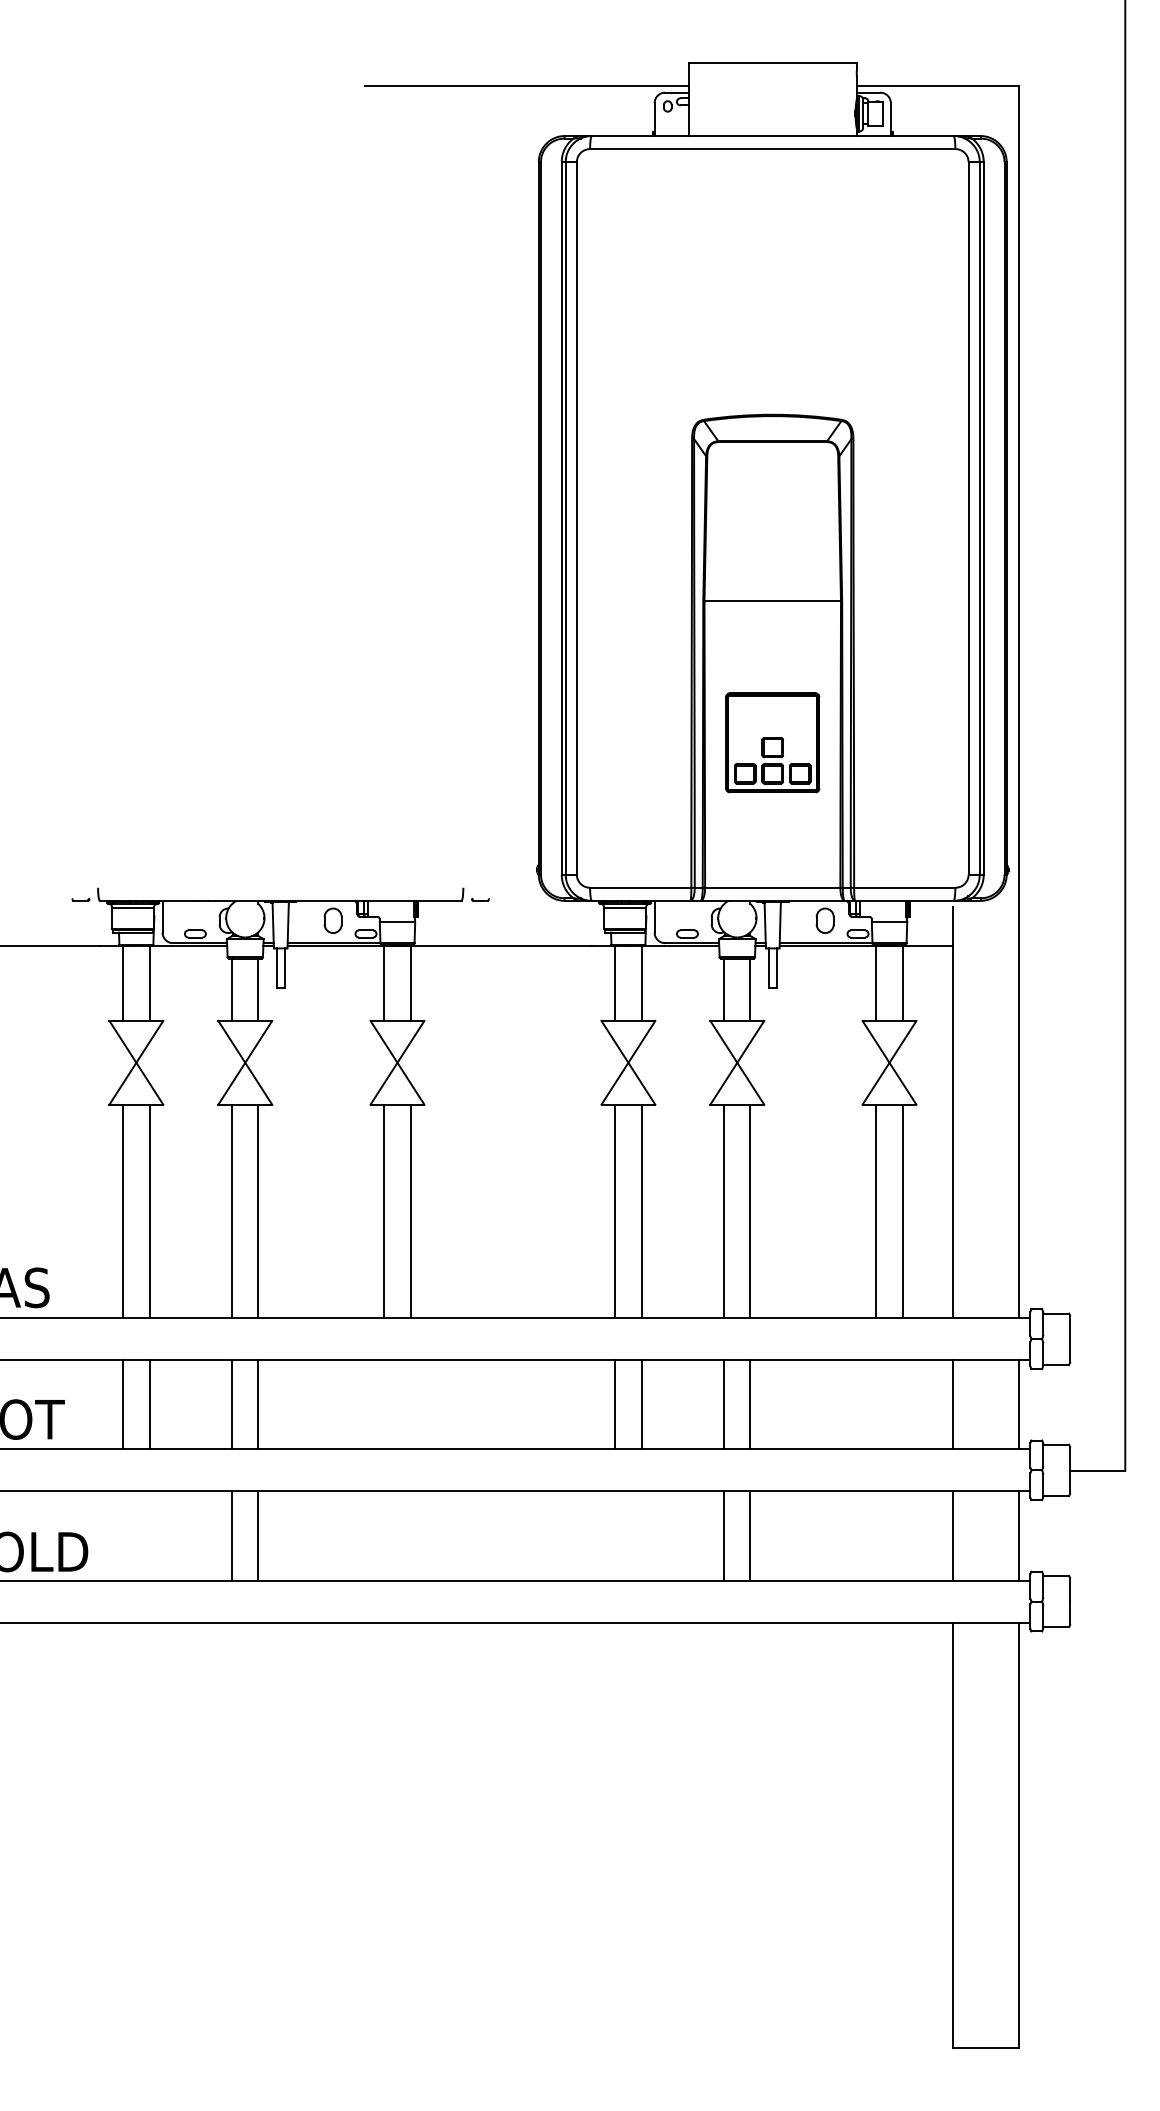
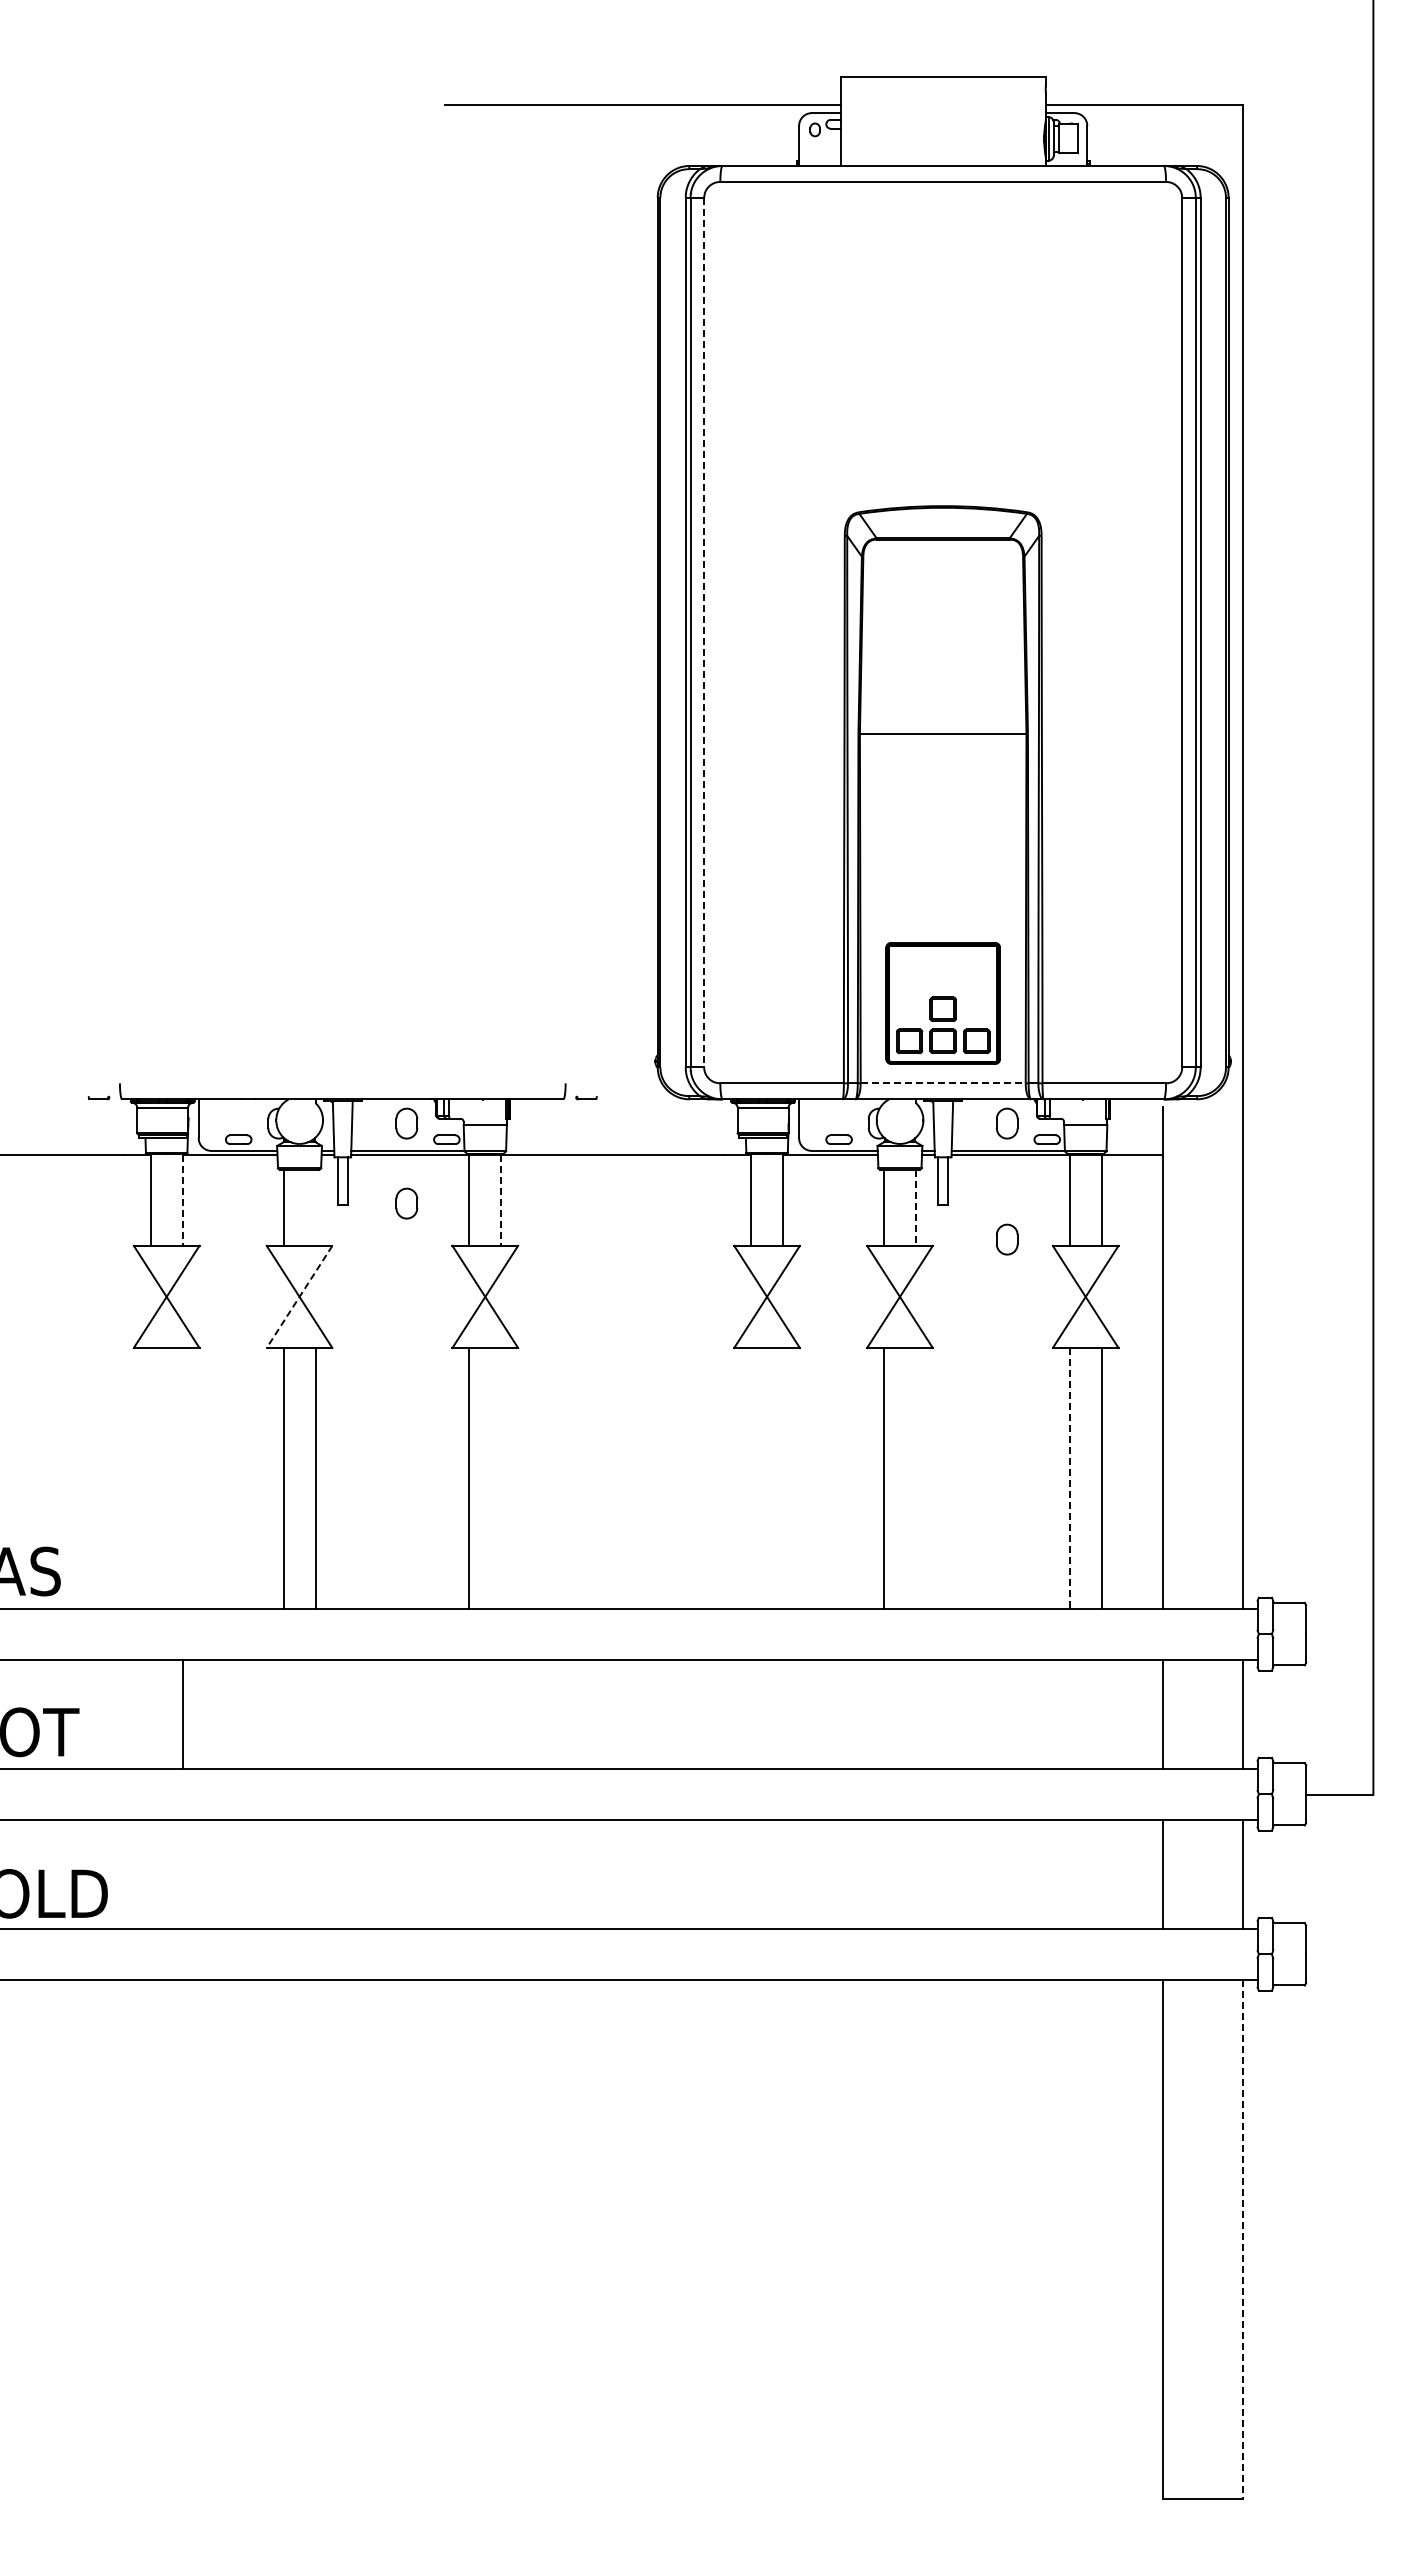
line: (577, 518) -> (704, 632), solid -> dashed
part: (772, 742) -> (942, 1003), moved
line: (772, 887) -> (943, 1083), solid -> dashed
line: (149, 983) -> (182, 1200), solid -> dashed
line: (410, 983) -> (501, 1200), solid -> dashed
part: (332, 986) -> (406, 1203), added
line: (258, 989) -> (315, 1207), removed
line: (750, 989) -> (915, 1207), solid -> dashed
part: (825, 1015) -> (1007, 1239), added
line: (245, 1062) -> (299, 1296), solid -> dashed
line: (123, 1210) -> (150, 1477), removed
line: (149, 1210) -> (182, 1477), removed
line: (410, 1210) -> (501, 1477), removed
line: (615, 1210) -> (751, 1477), removed
line: (641, 1210) -> (783, 1477), removed
line: (750, 1210) -> (915, 1477), removed
line: (876, 1211) -> (1069, 1478), solid -> dashed
line: (123, 1404) -> (150, 1713), removed
line: (232, 1404) -> (283, 1713), removed
line: (258, 1404) -> (315, 1713), removed
line: (615, 1404) -> (751, 1713), removed
line: (641, 1404) -> (783, 1713), removed
line: (723, 1404) -> (883, 1713), removed
line: (750, 1404) -> (915, 1713), removed
line: (232, 1535) -> (283, 1873), removed
line: (258, 1535) -> (315, 1873), removed
line: (723, 1535) -> (883, 1873), removed
line: (750, 1535) -> (915, 1873), removed
line: (1018, 1835) -> (1243, 2239), solid -> dashed

